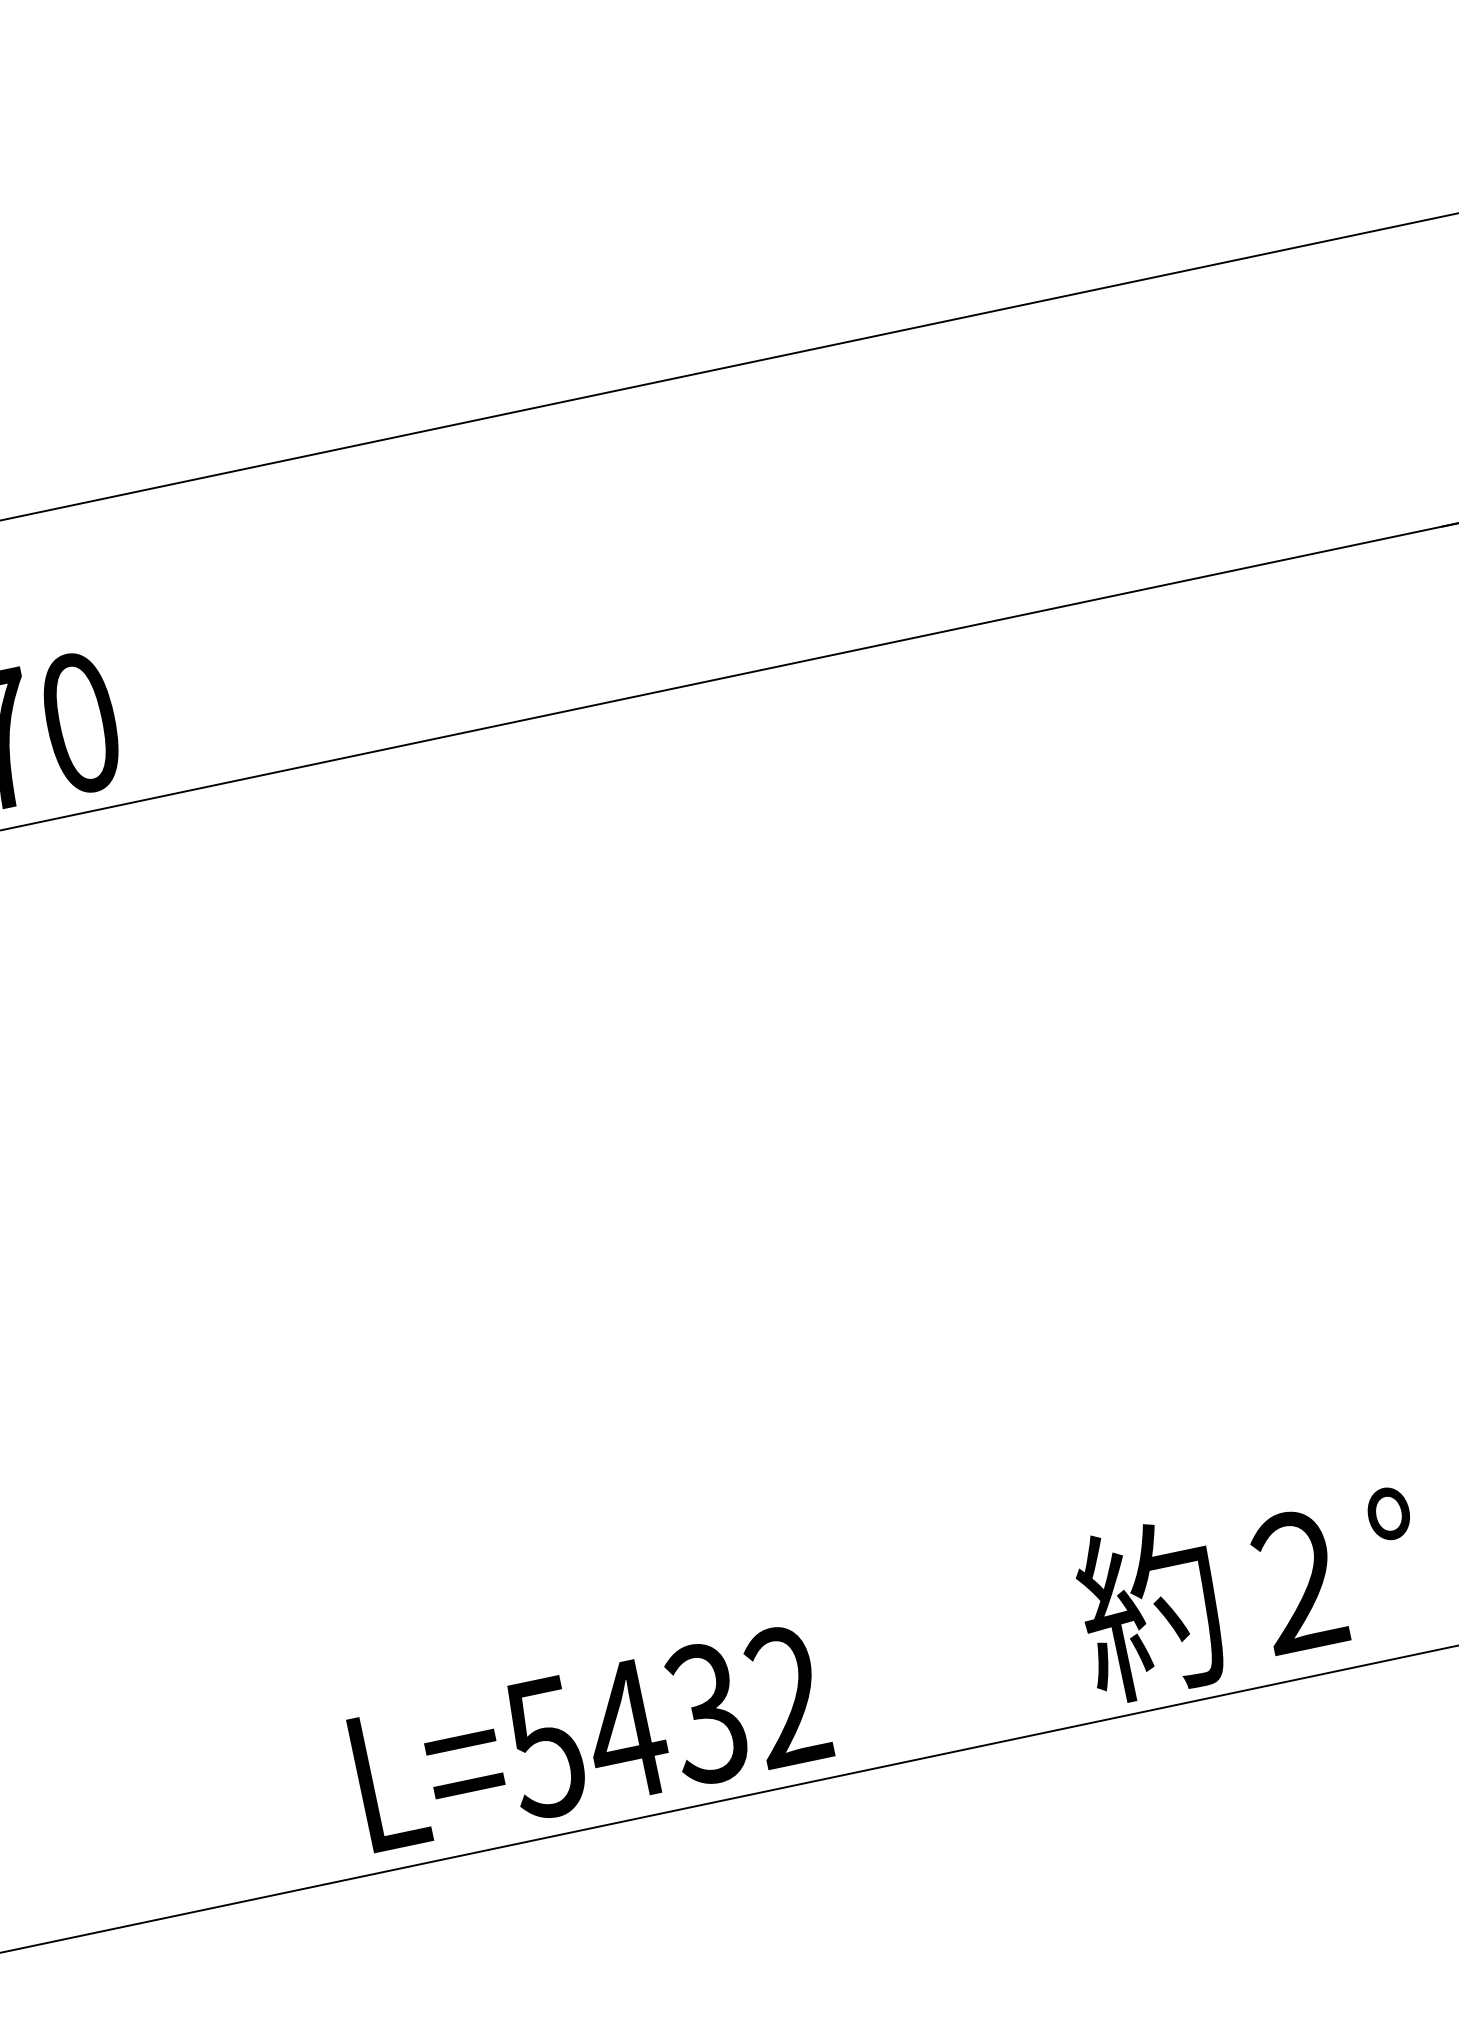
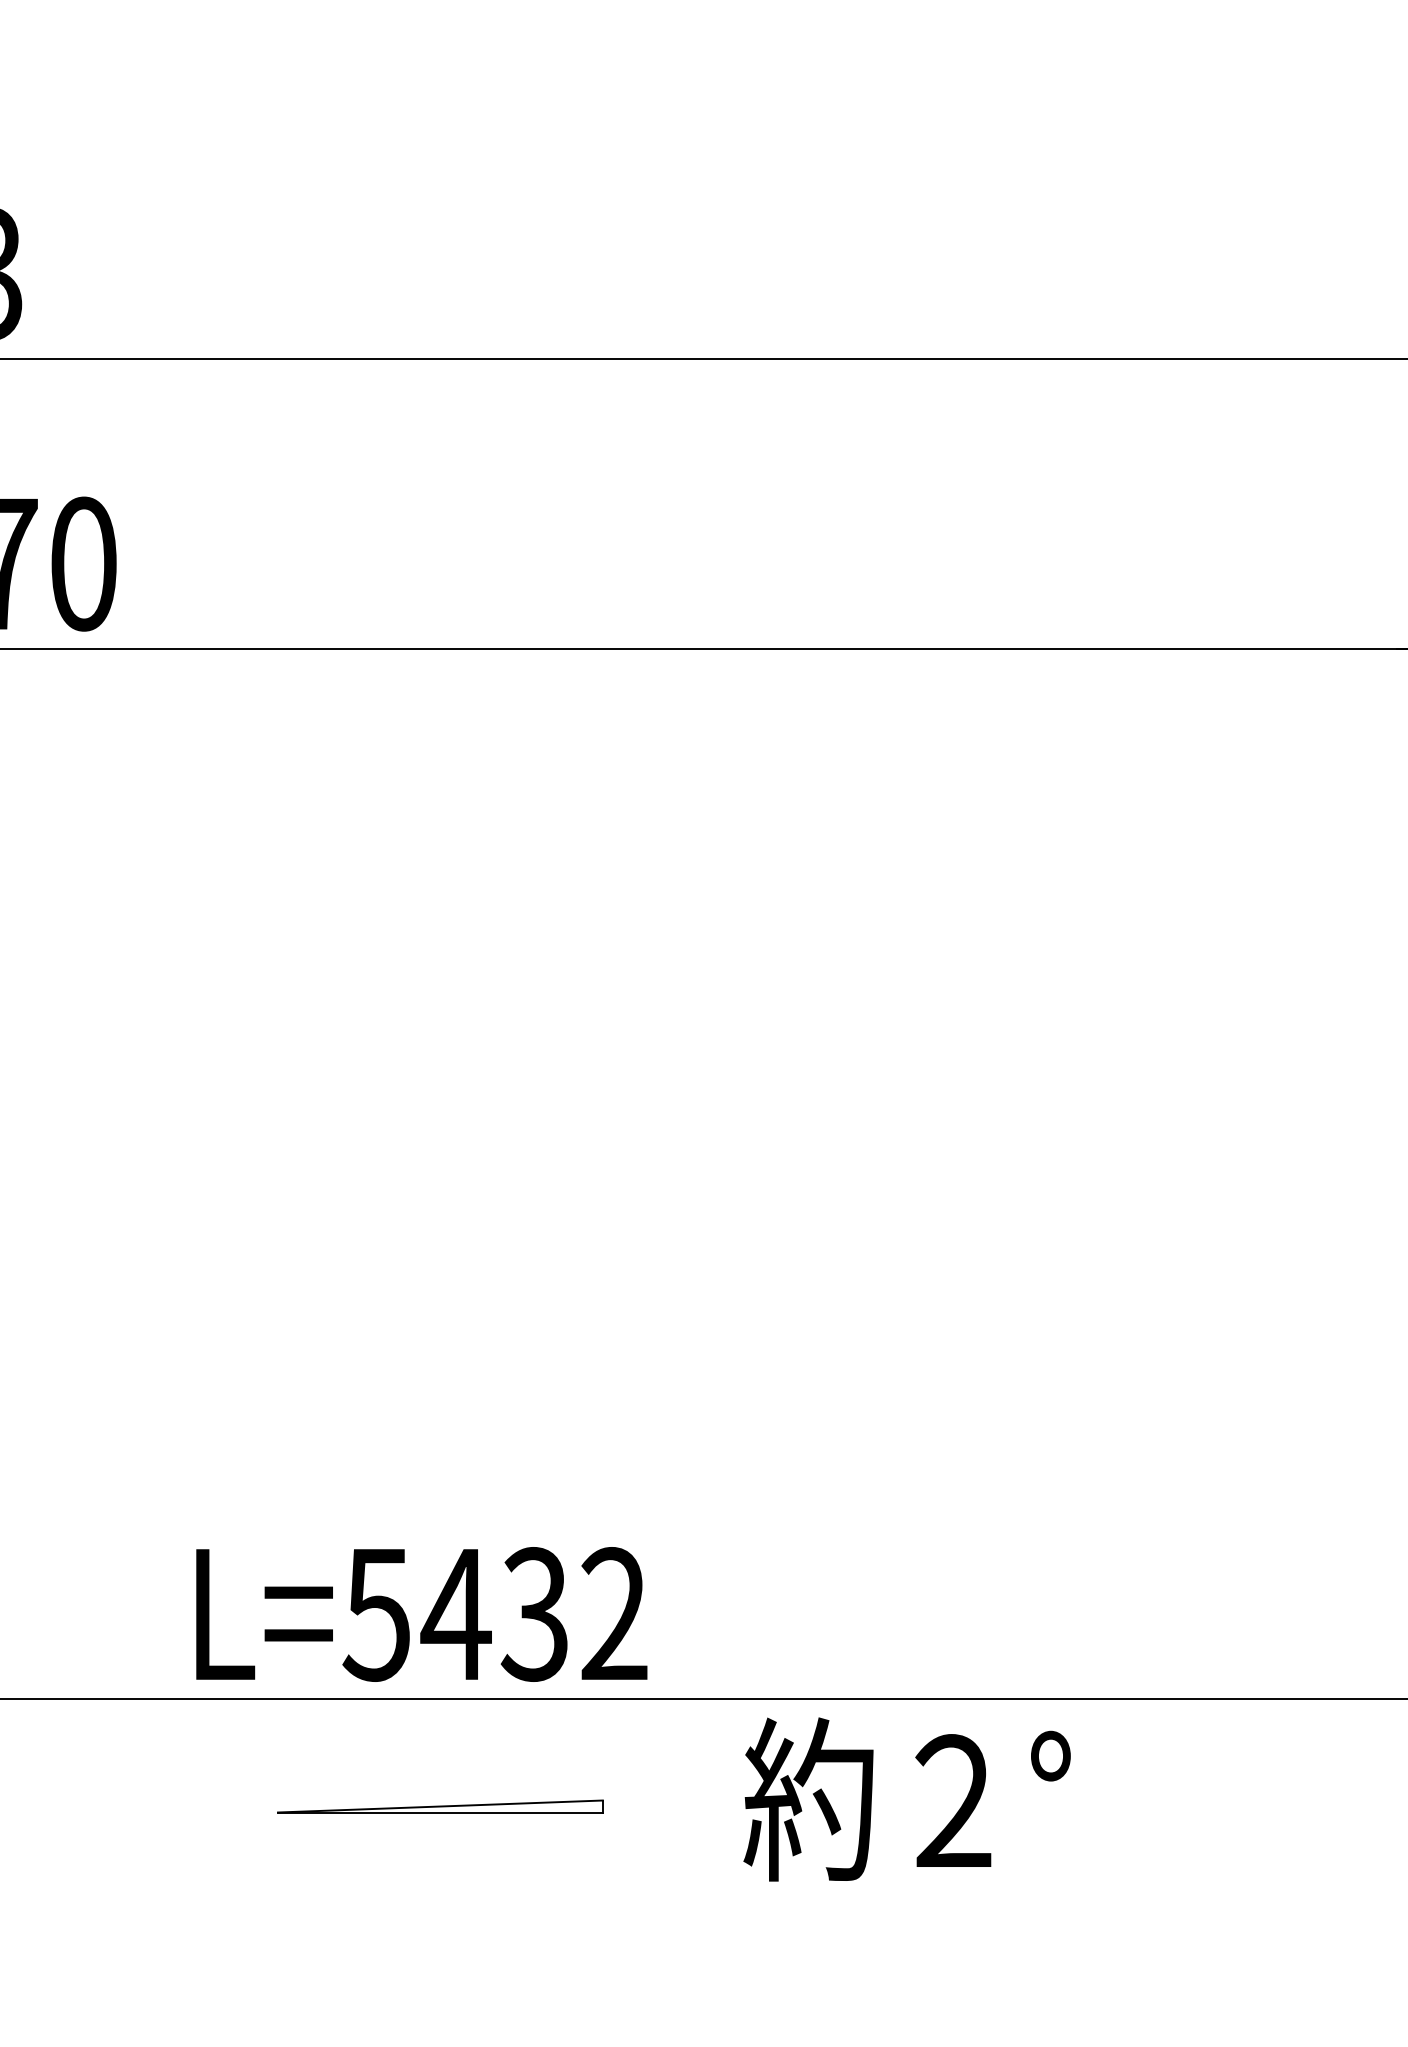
text: (1250, 1589) -> (906, 1799), moved
text: (590, 1738) -> (421, 1614), moved
part: (713, 1917) -> (440, 1806), added

